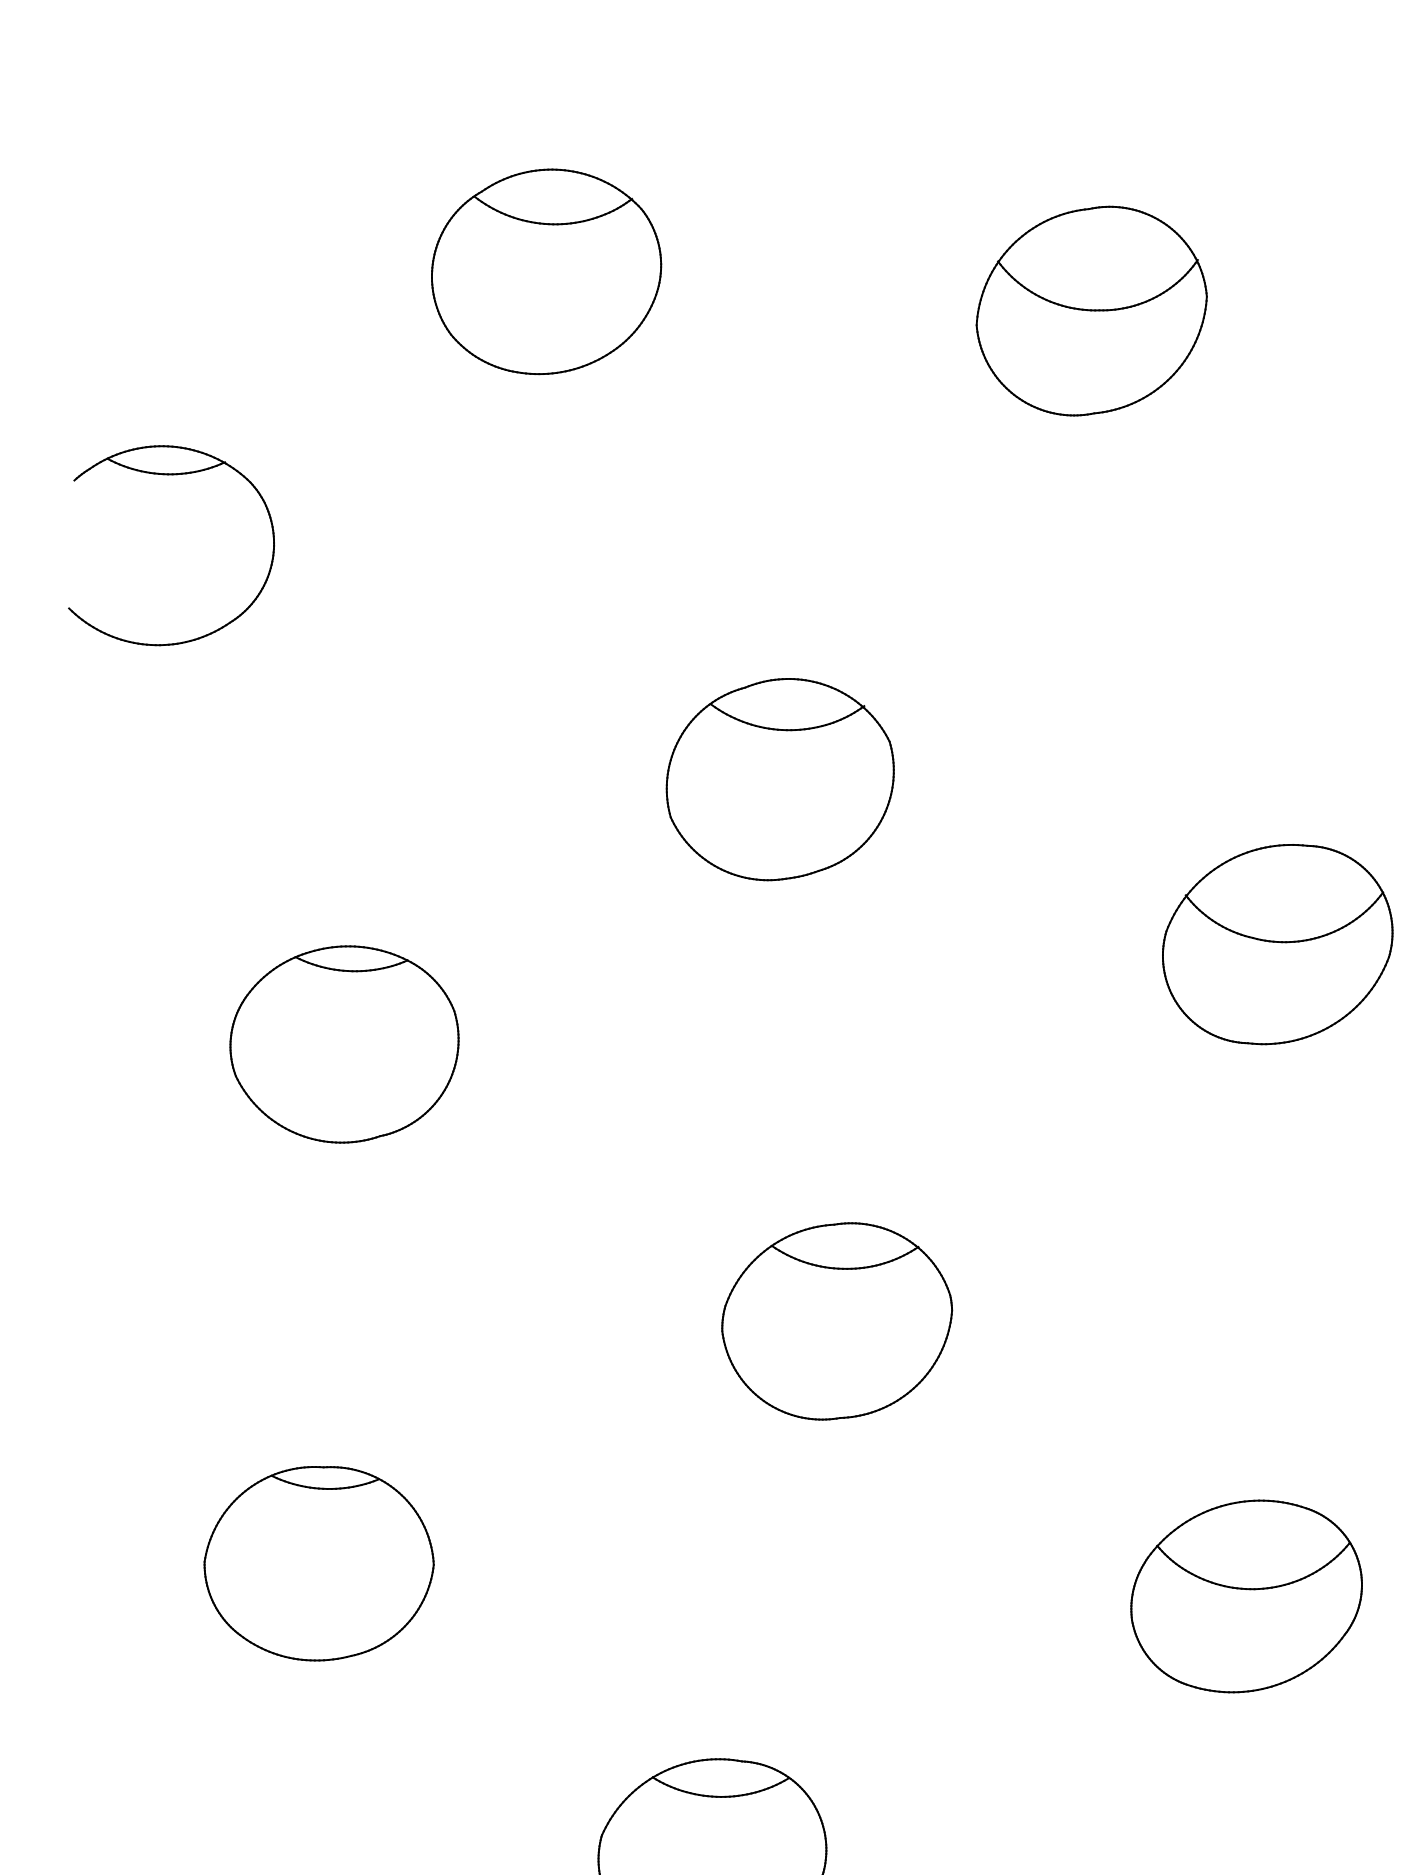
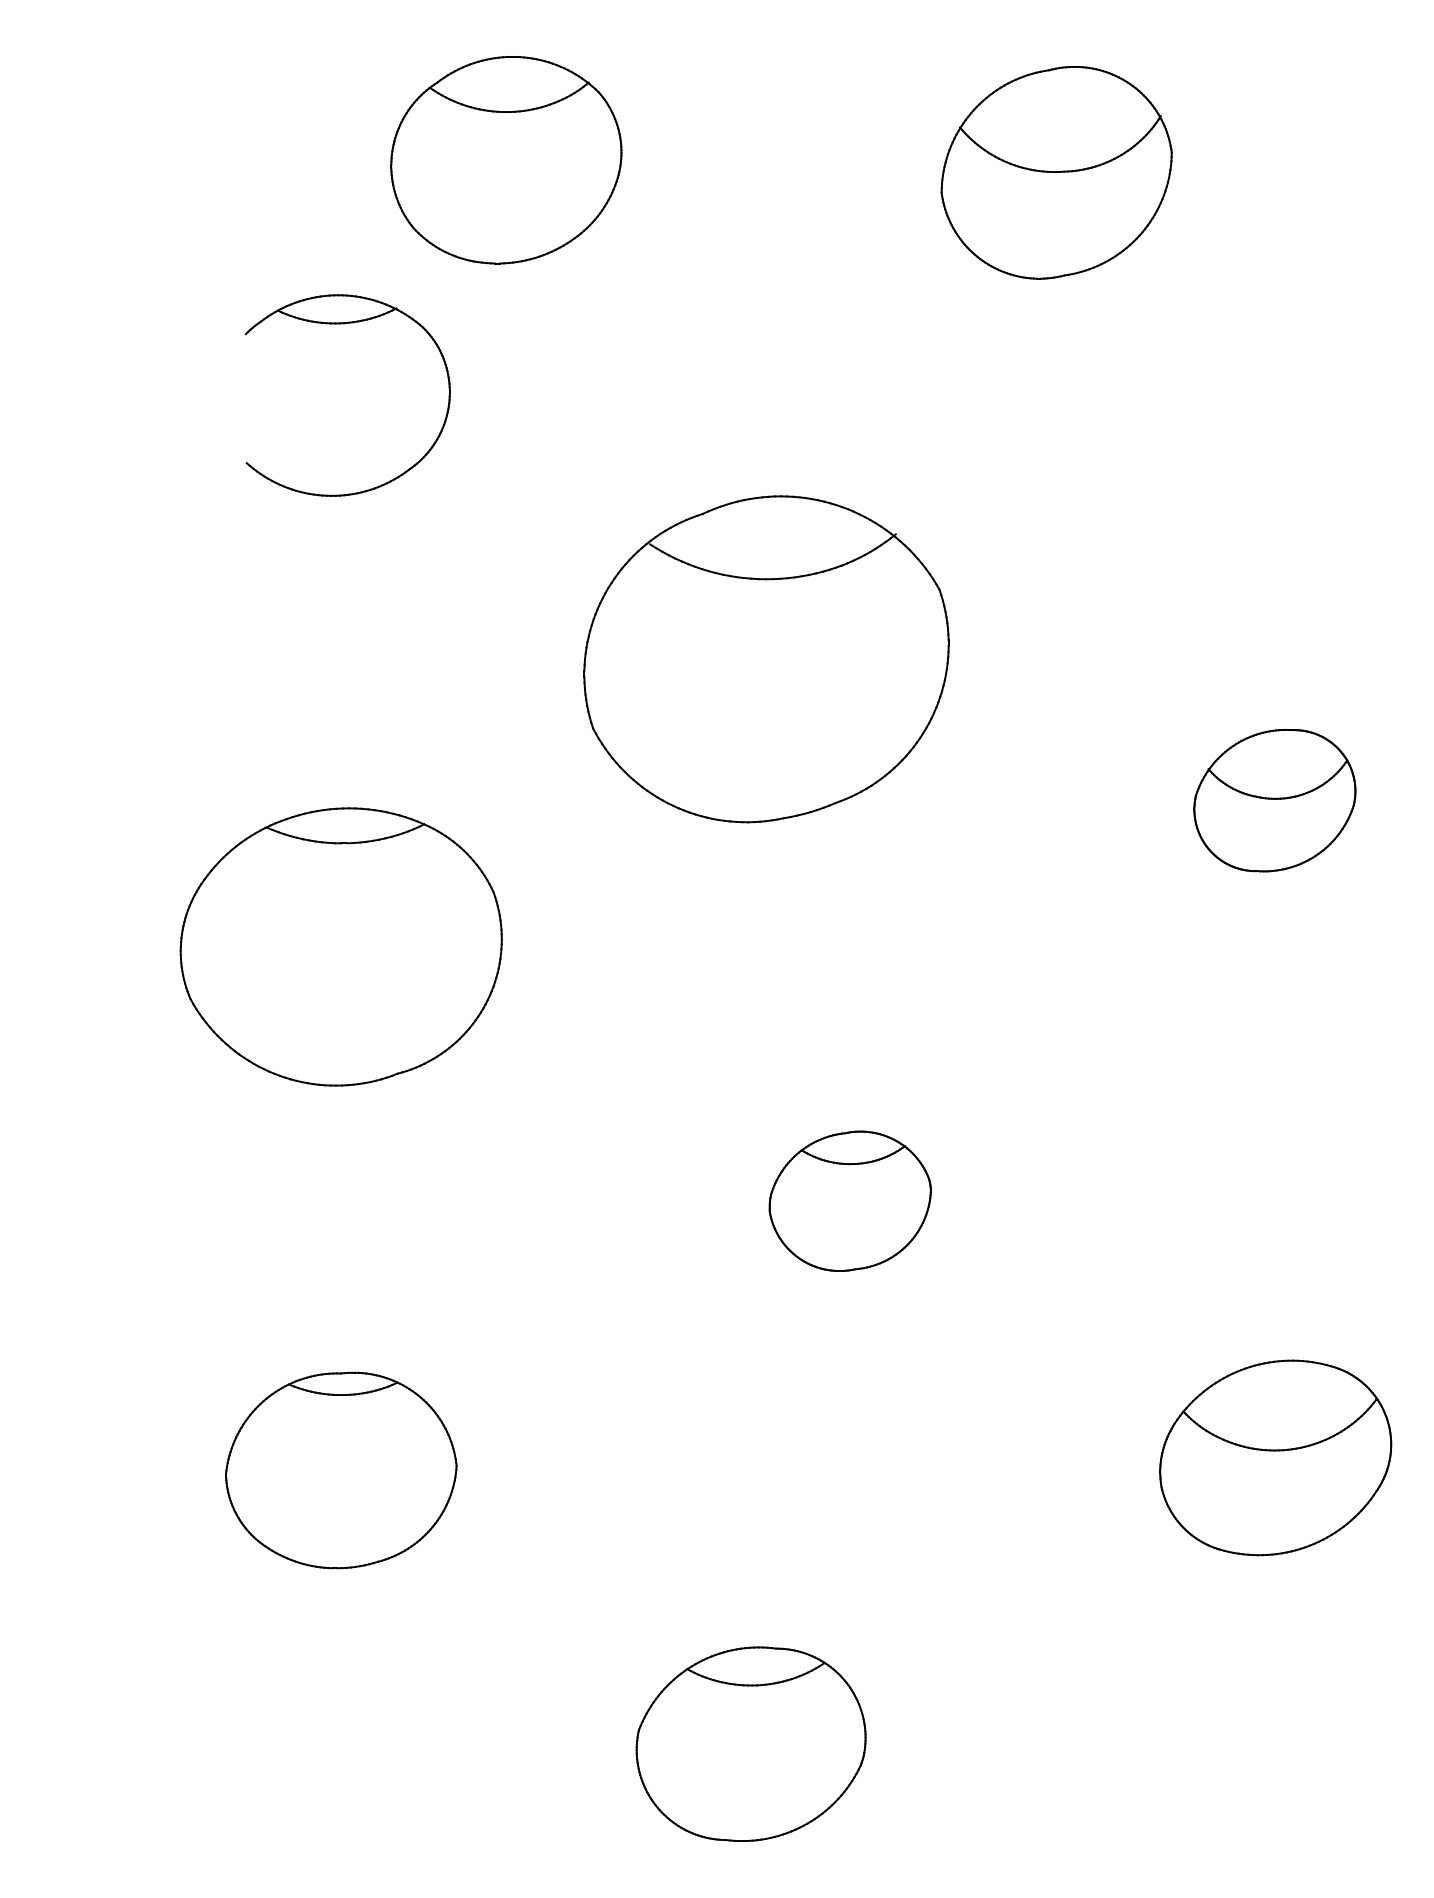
part: (172, 475) -> (344, 324), moved
part: (780, 779) -> (766, 659), size x1.6
part: (1277, 944) -> (1274, 800), size x0.7
part: (343, 1044) -> (340, 947), size x1.4
part: (837, 1320) -> (850, 1200), size x0.7

